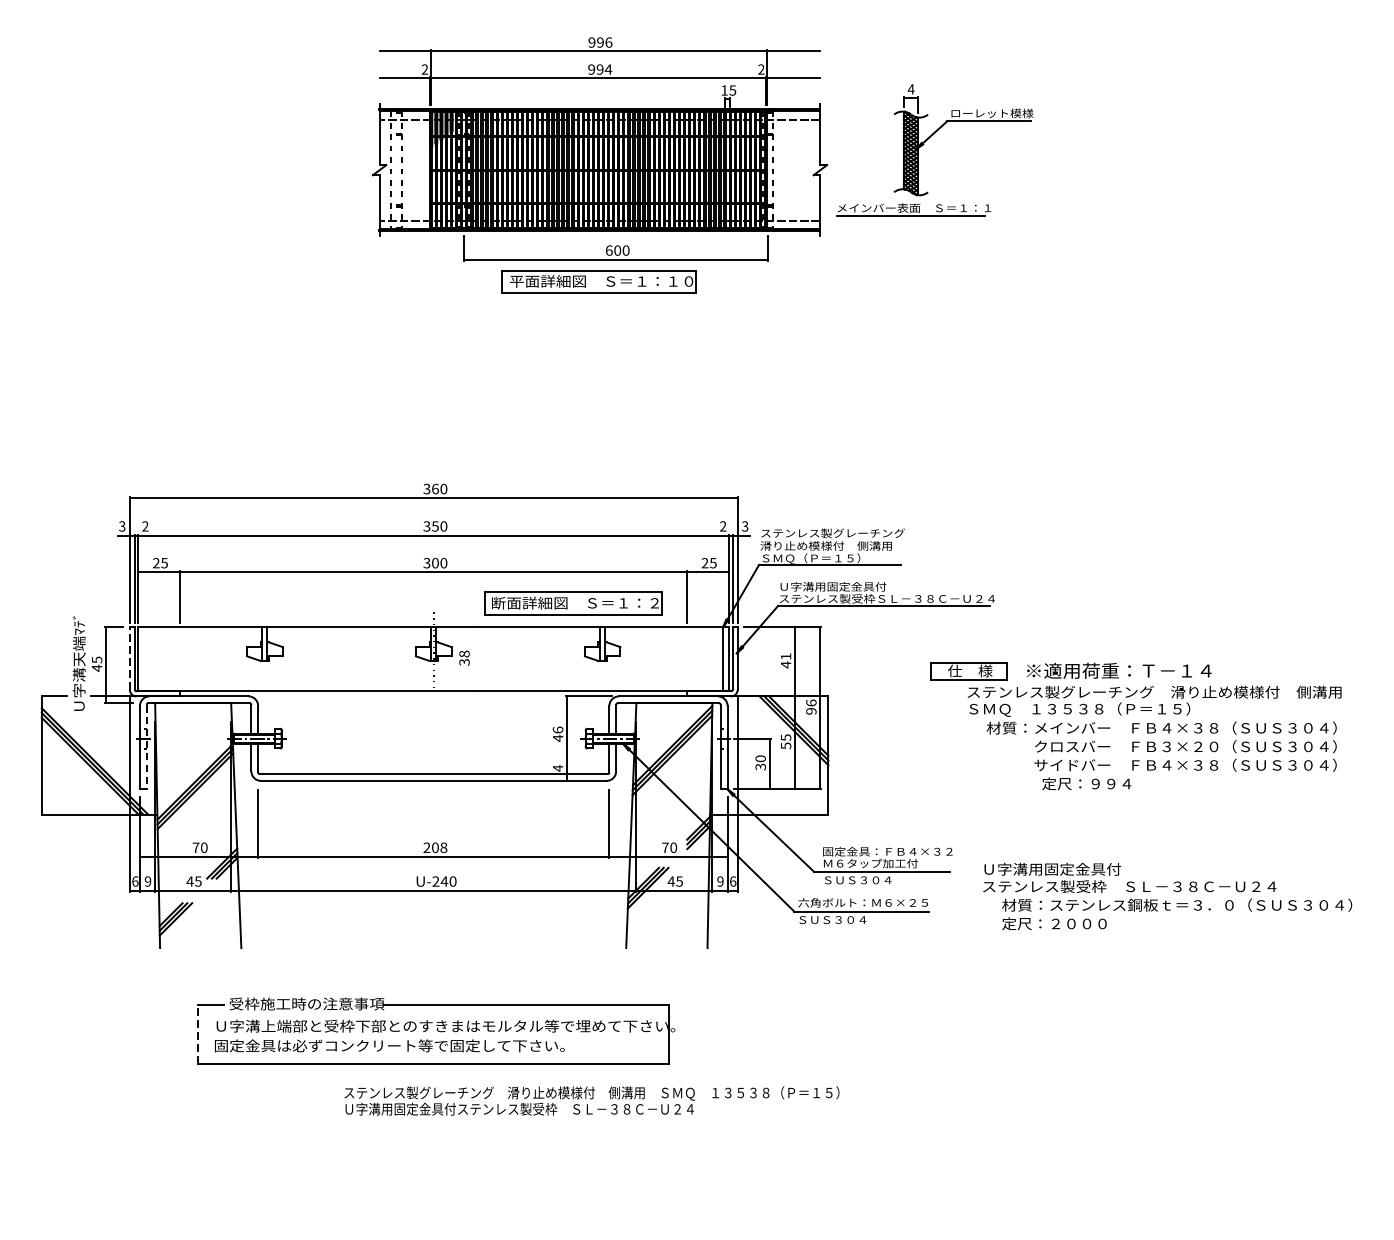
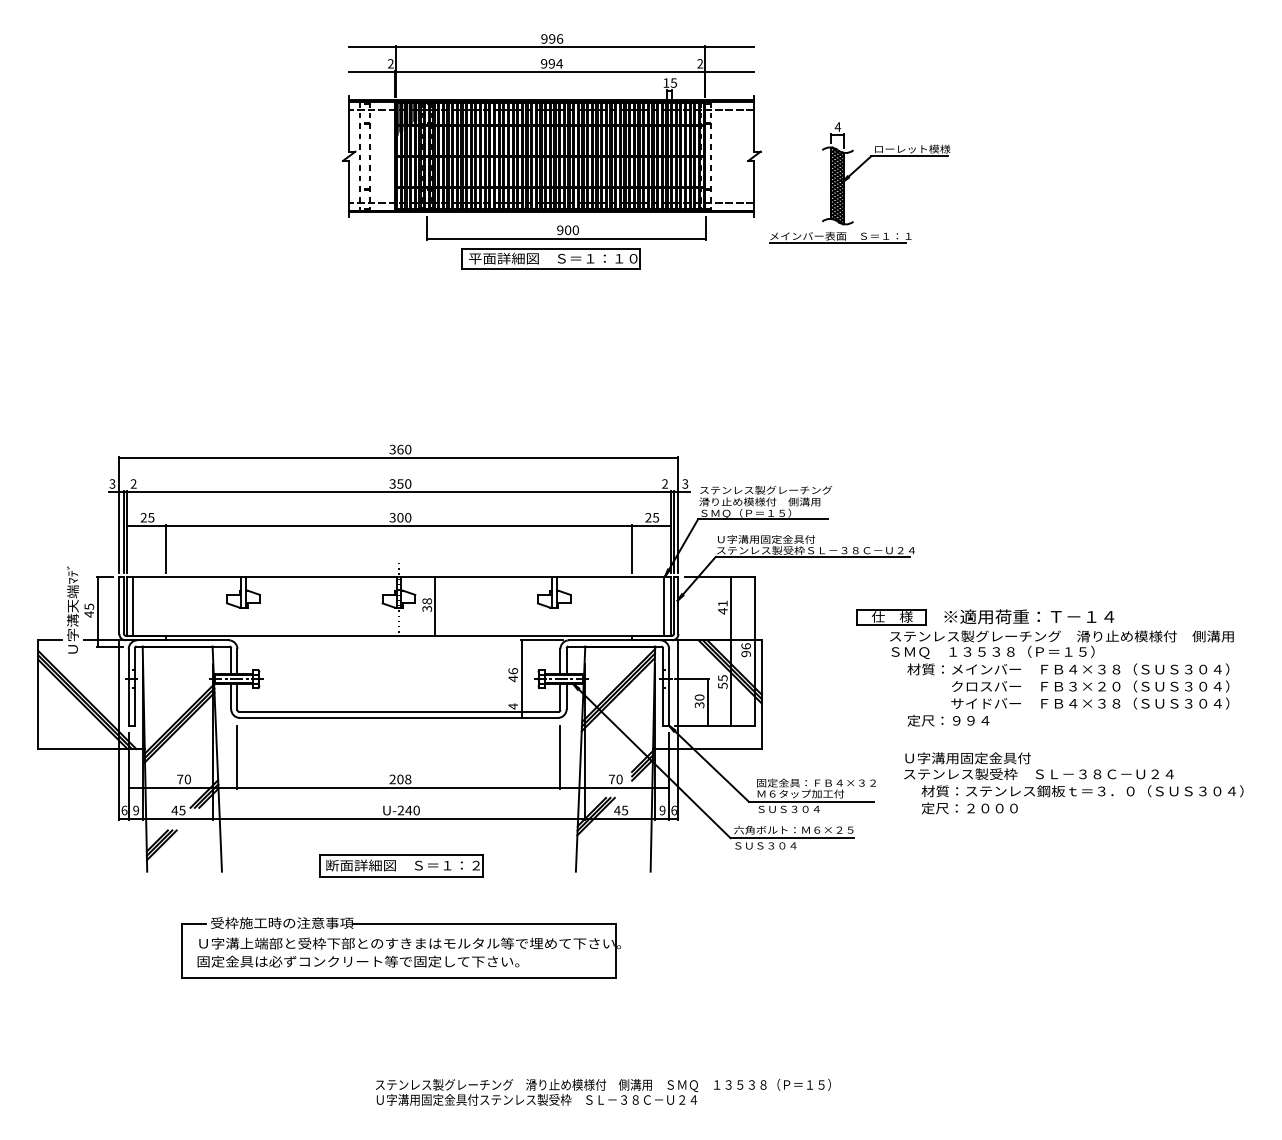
part: (926, 141) -> (852, 174), moved
text: (609, 250) -> (560, 230), 600 -> 900
part: (573, 603) -> (401, 865), moved
line: (129, 658) -> (119, 605), dashed -> solid
line: (145, 658) -> (133, 605), added
line: (473, 658) -> (435, 605), added
line: (146, 746) -> (134, 686), dashed -> solid
text: (1086, 783) -> (948, 720), moved
text: (1167, 896) -> (1073, 783), moved
line: (198, 1033) -> (182, 950), dashed -> solid
text: (592, 1101) -> (603, 1092), moved

